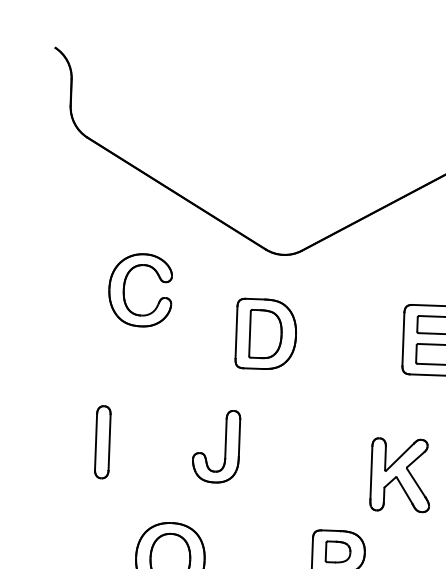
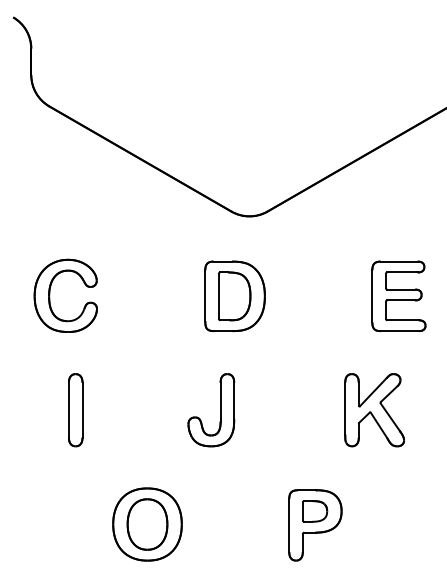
part: (125, 289) -> (50, 295), moved
part: (225, 447) -> (220, 410), moved
part: (400, 475) -> (374, 410), moved

